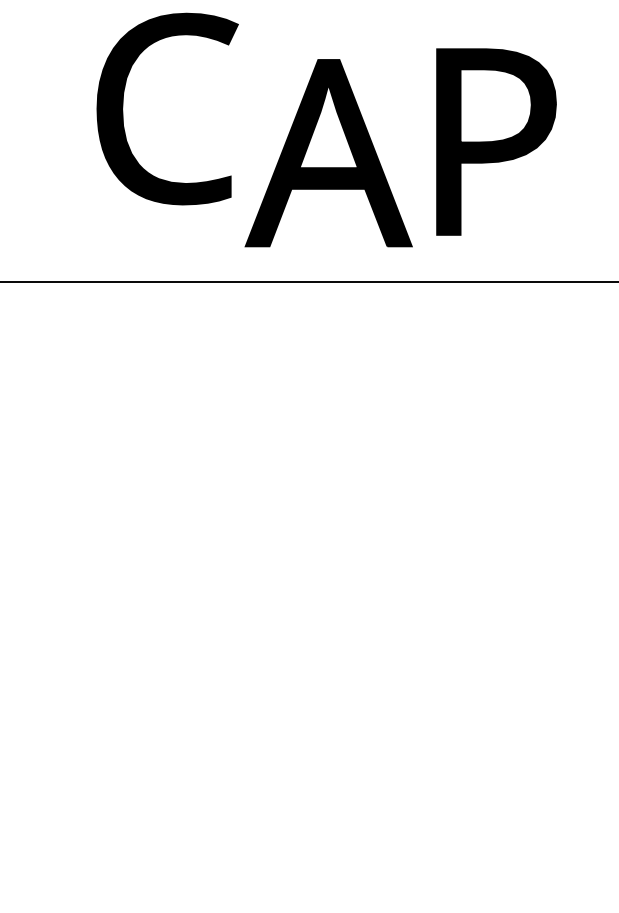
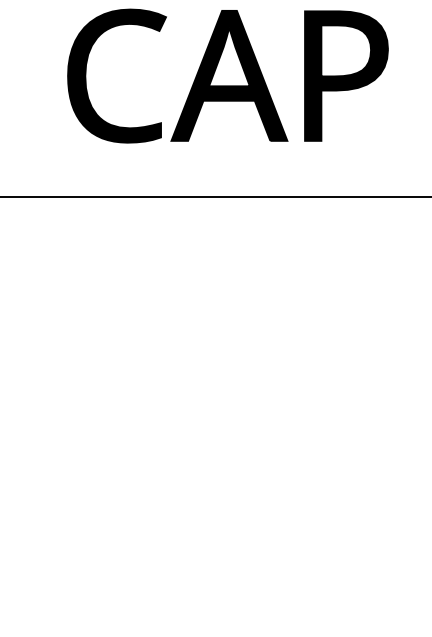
part: (496, 141) -> (346, 75), moved
part: (328, 152) -> (229, 75), moved

